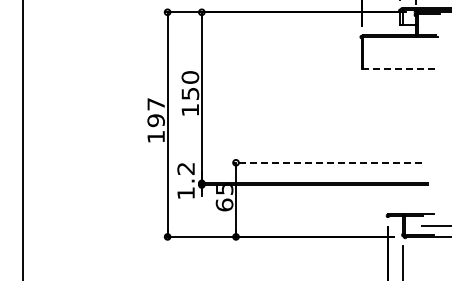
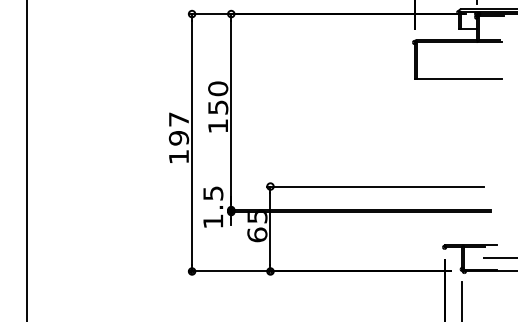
line: (400, 69) -> (458, 79), dashed -> solid
line: (327, 162) -> (375, 186), dashed -> solid
text: (185, 168) -> (212, 193), 1.2 -> 1.5

